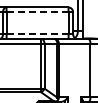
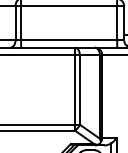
line: (37, 12) -> (68, 6), dashed -> solid
line: (37, 34) -> (68, 40), dashed -> solid

